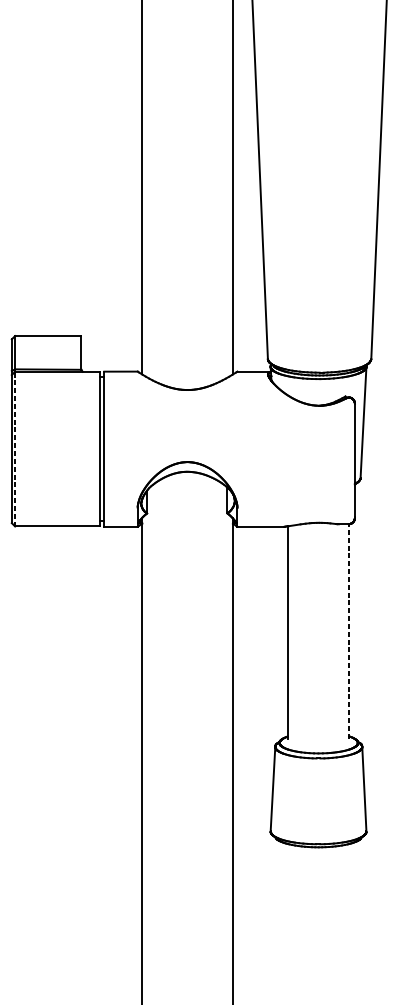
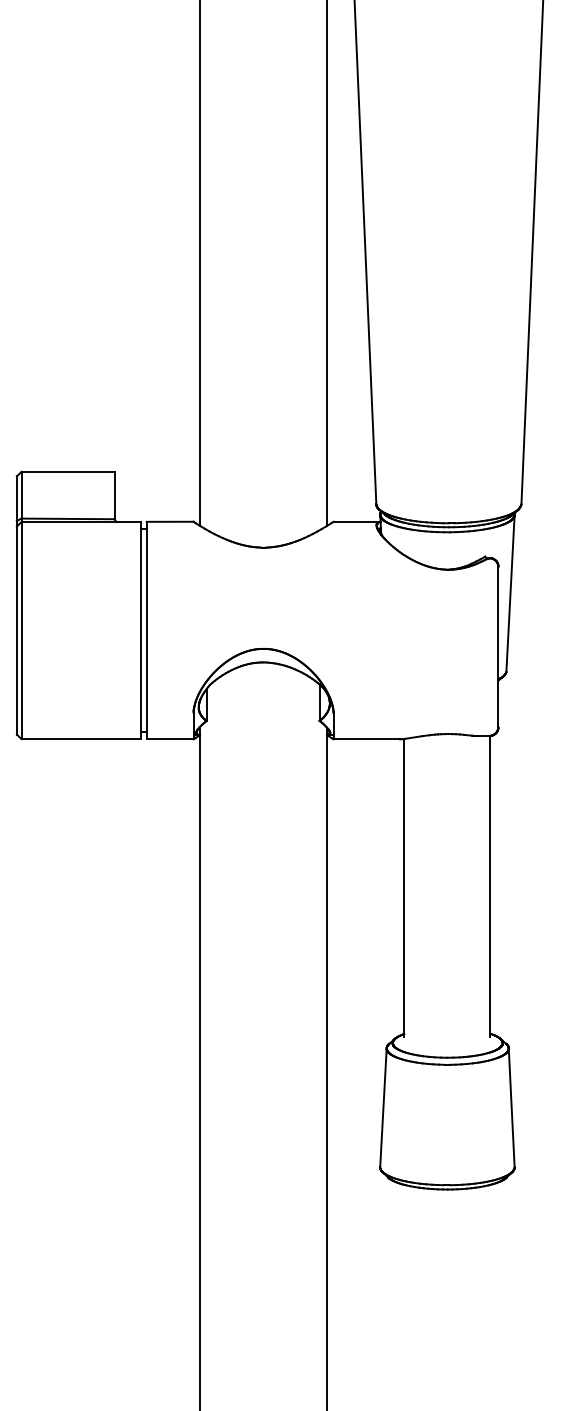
line: (15, 449) -> (21, 631), dashed -> solid
line: (349, 630) -> (490, 885), dashed -> solid

